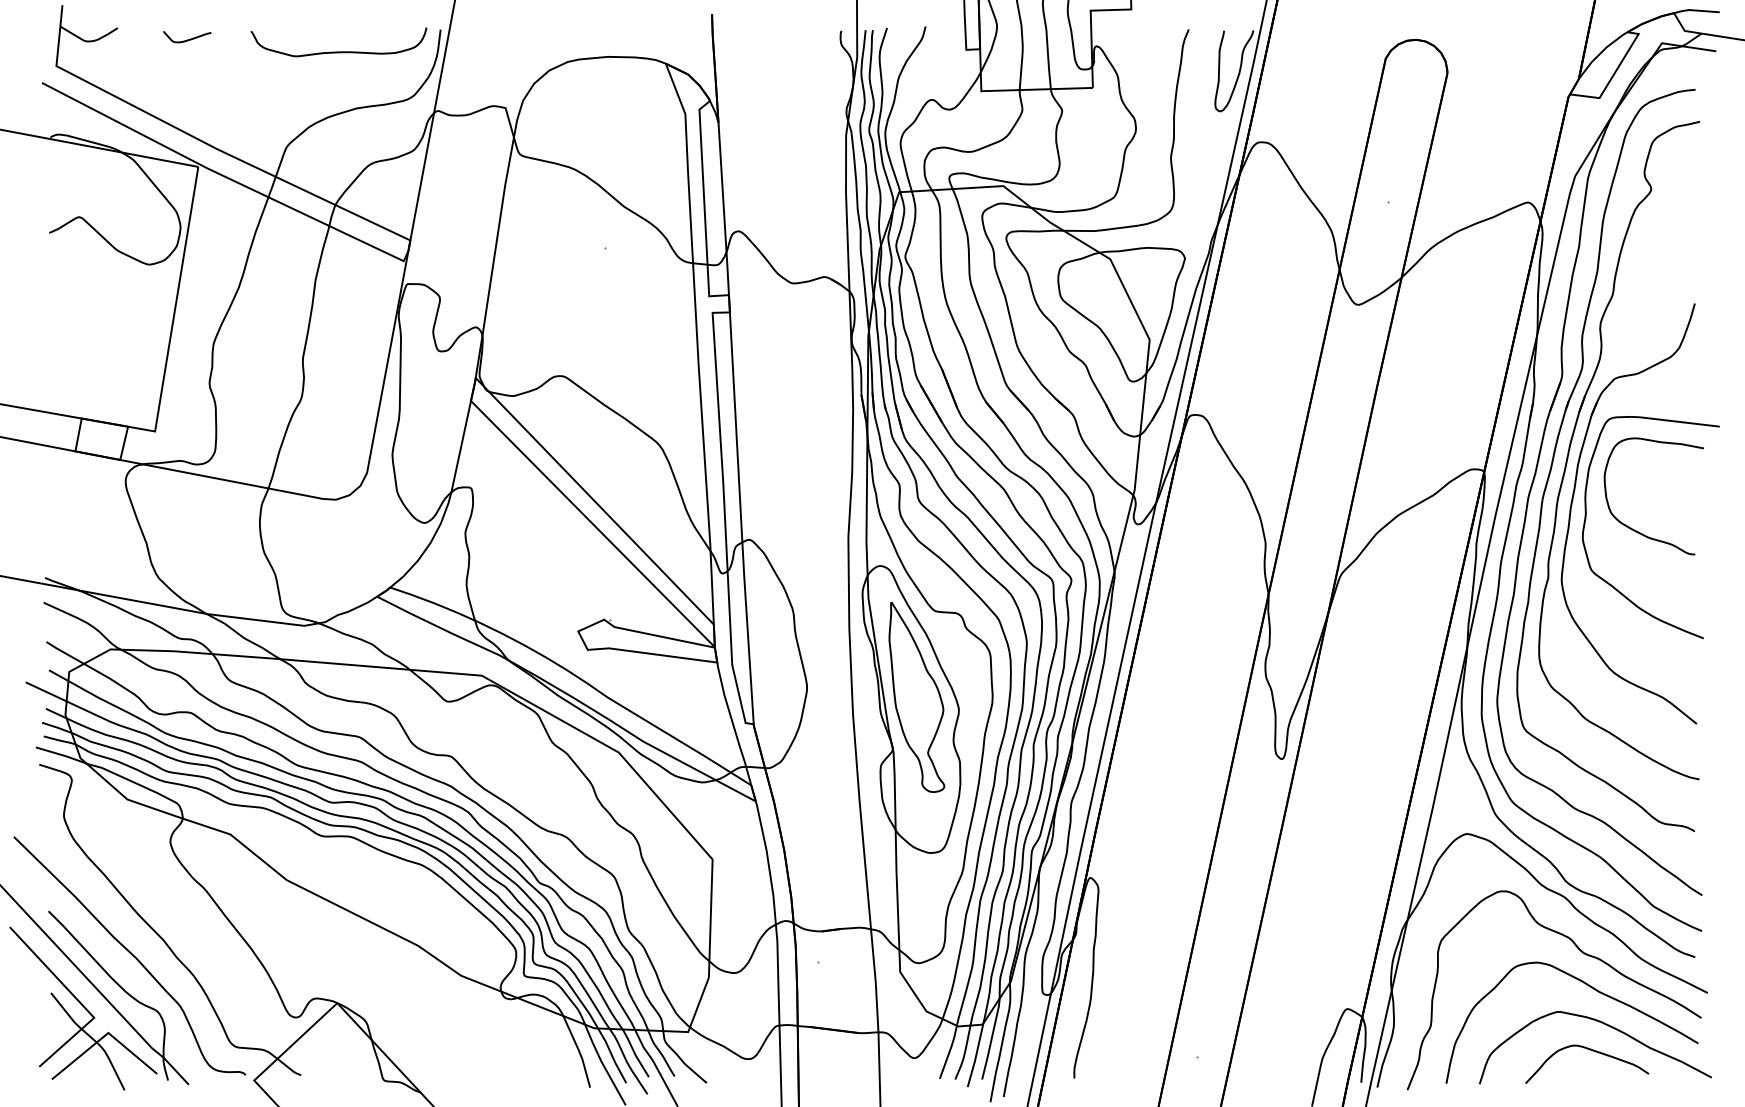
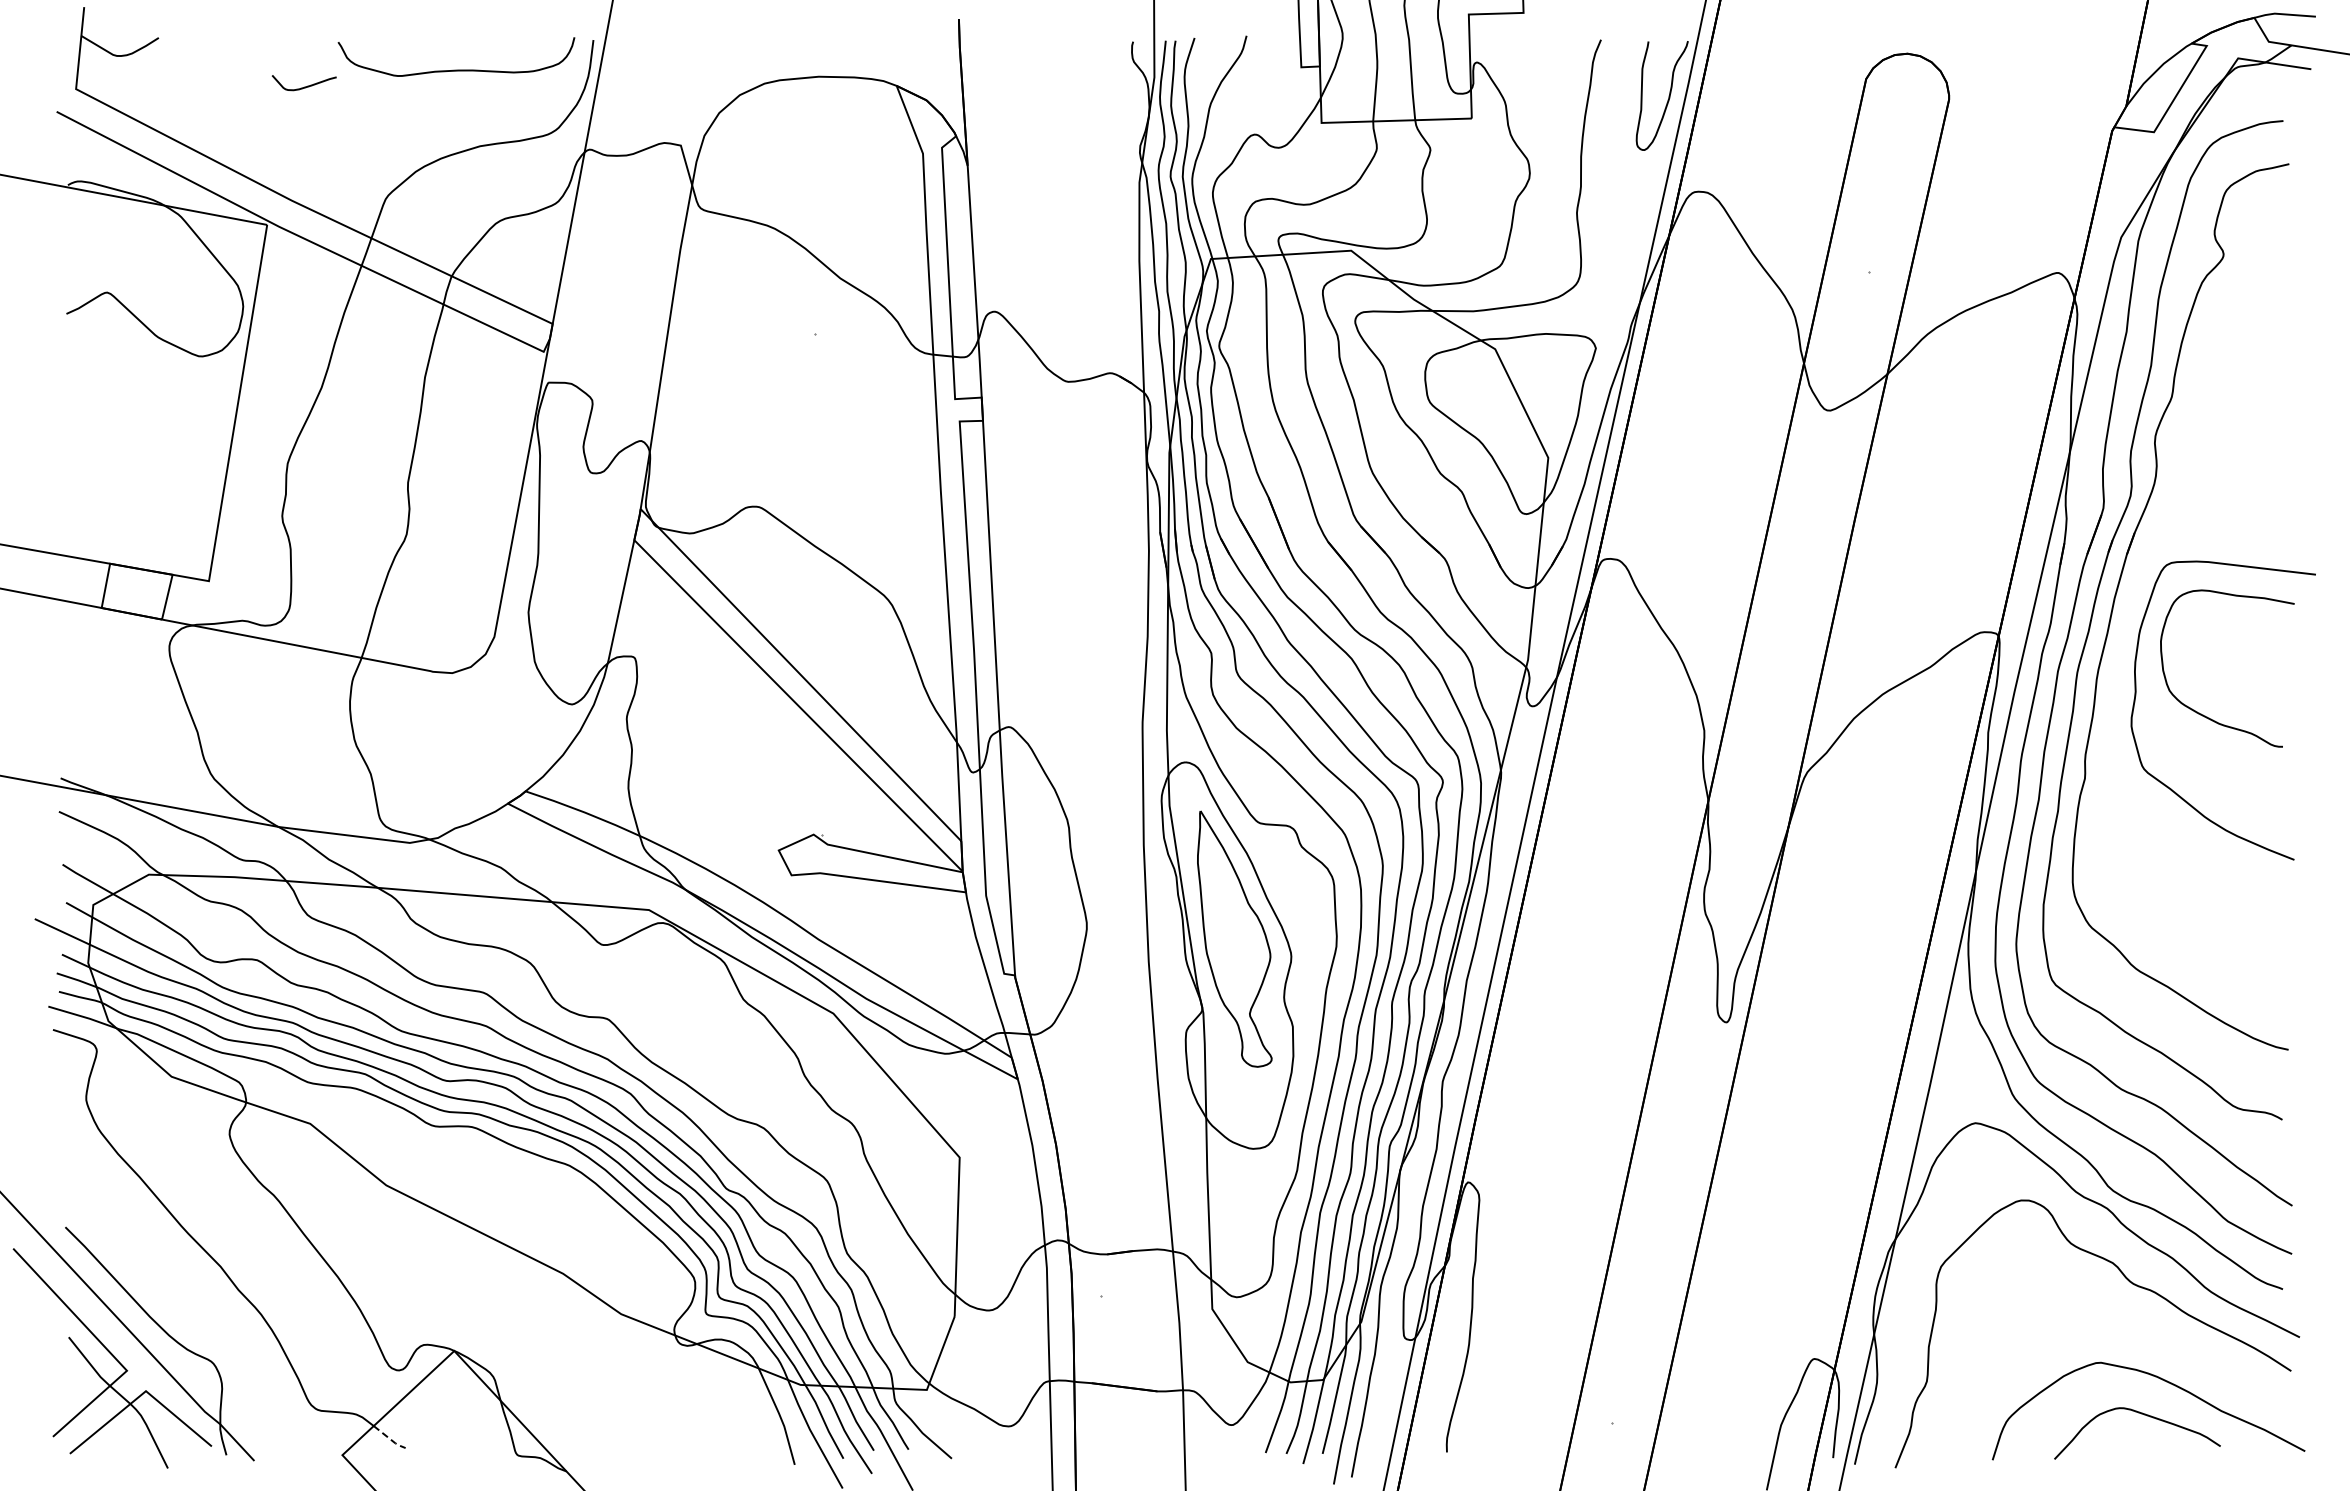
curve: (187, 39) -> (304, 86), moved
part: (1573, 500) -> (2118, 674), removed
curve: (131, 954) -> (176, 1285), removed
curve: (1594, 990) -> (2147, 1333), removed
line: (289, 1068) -> (390, 1439), solid -> dashed

